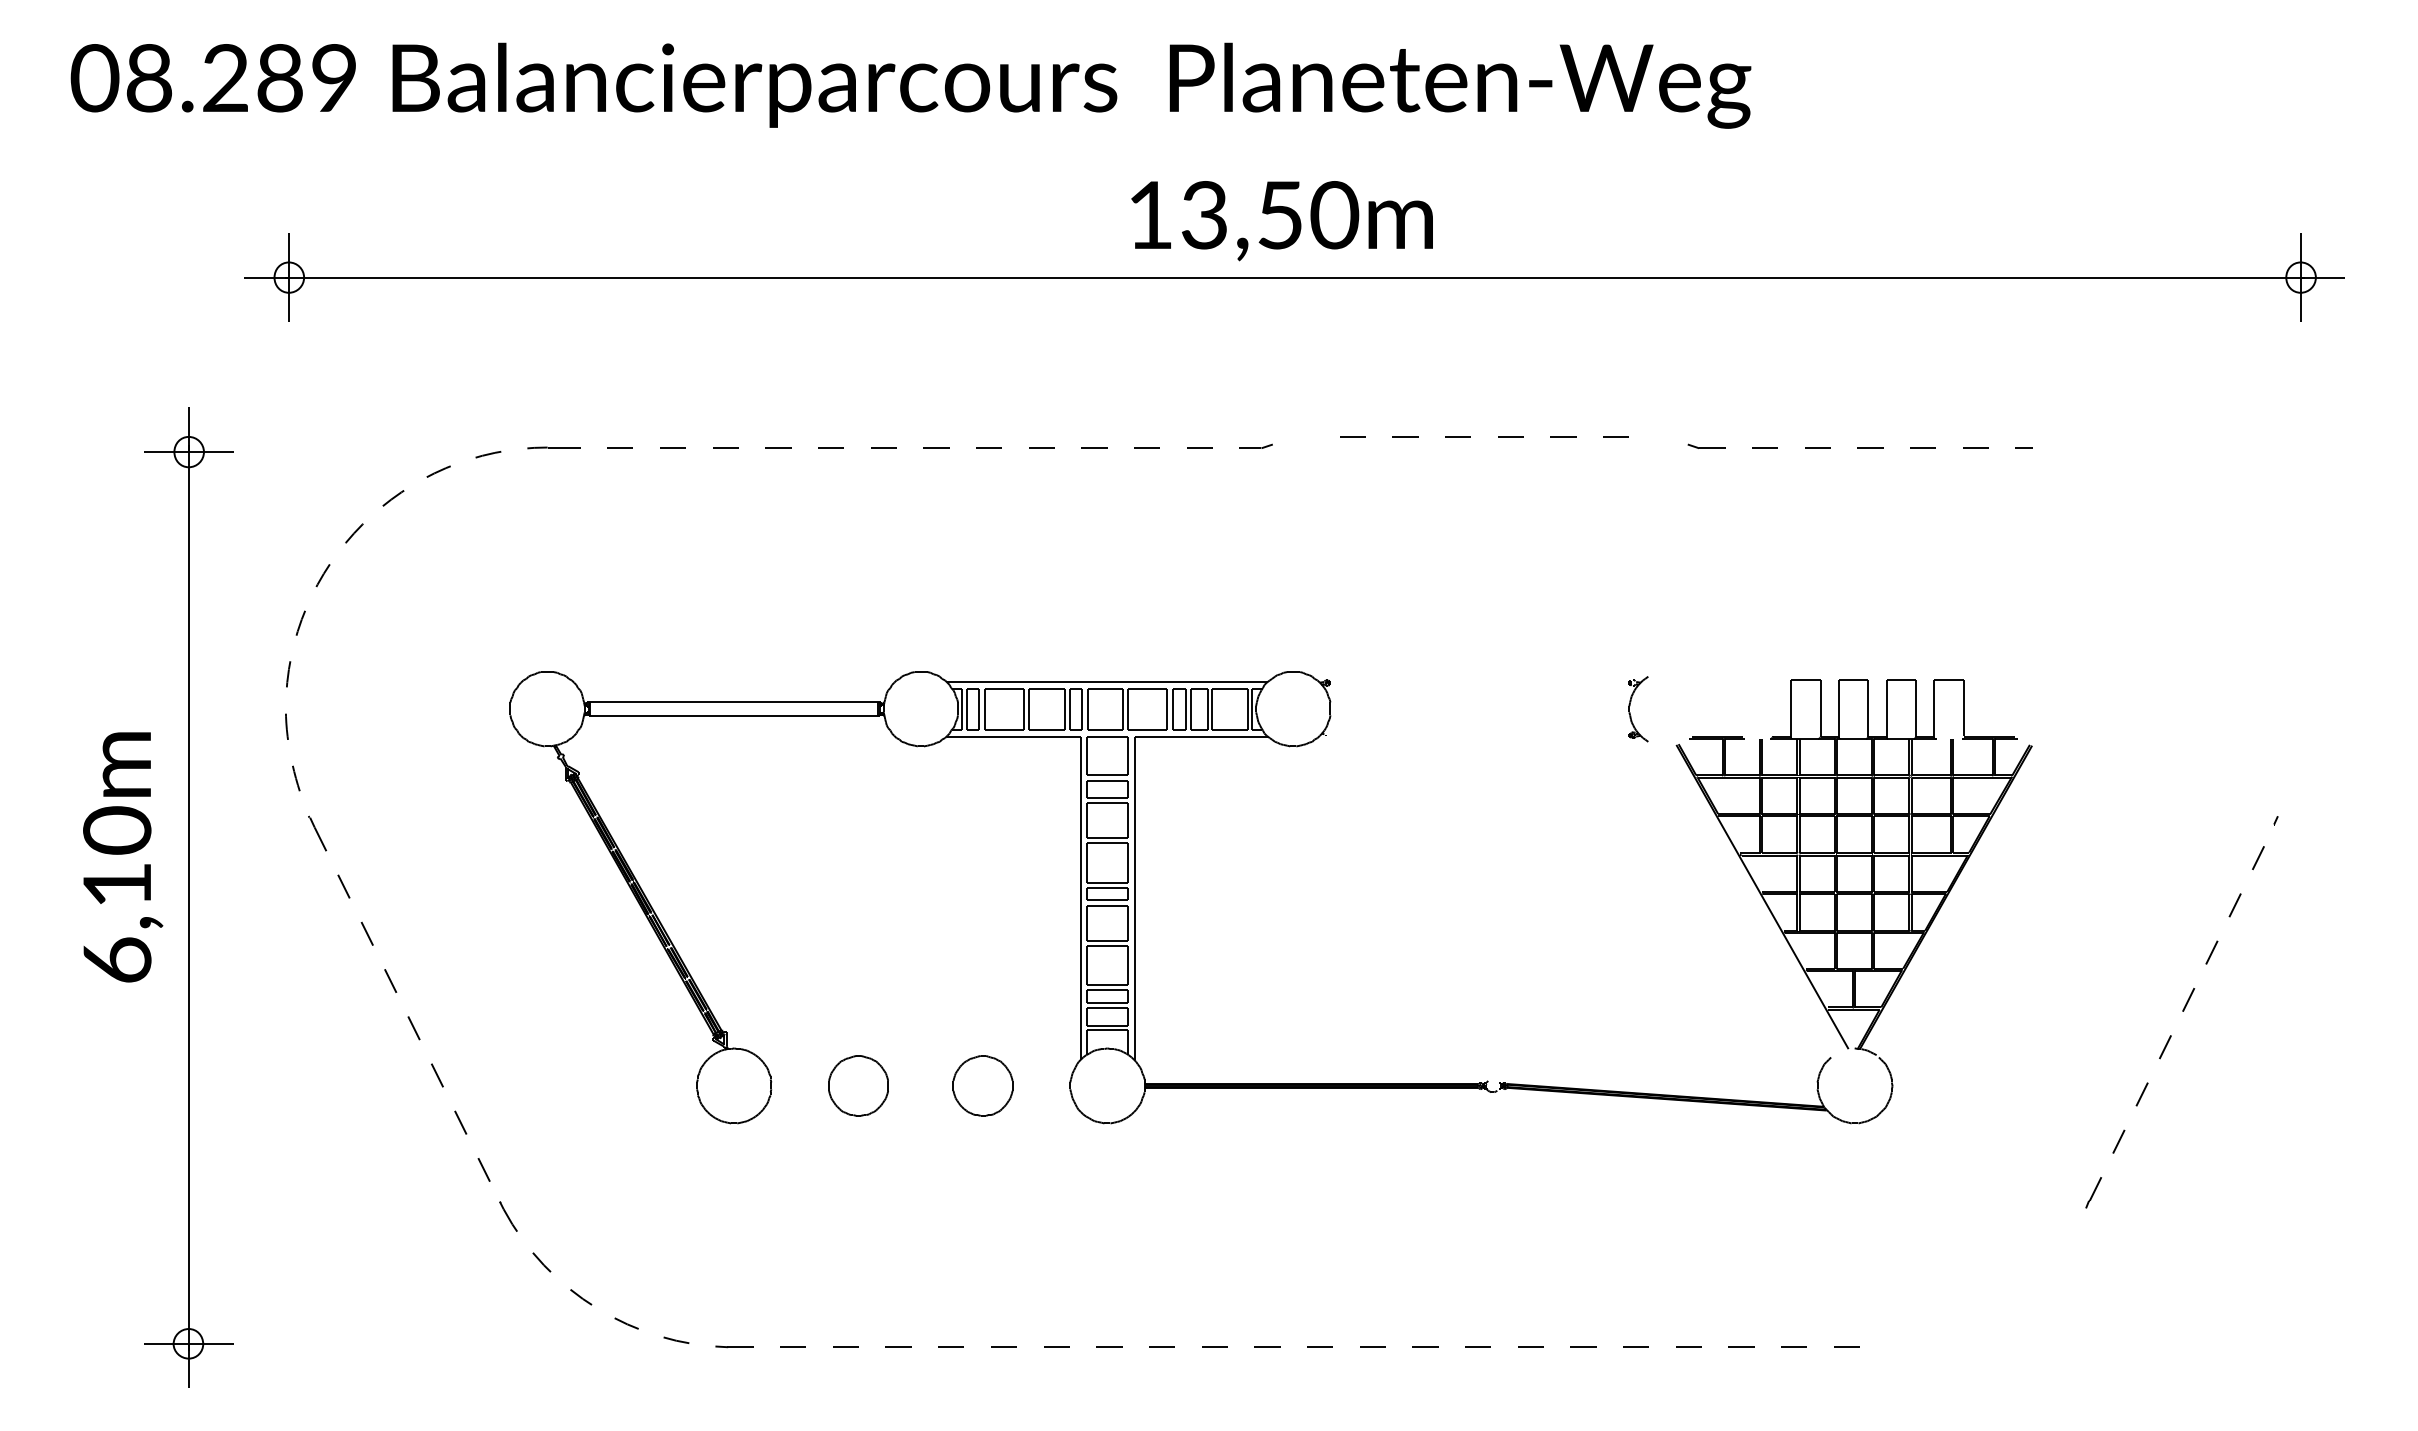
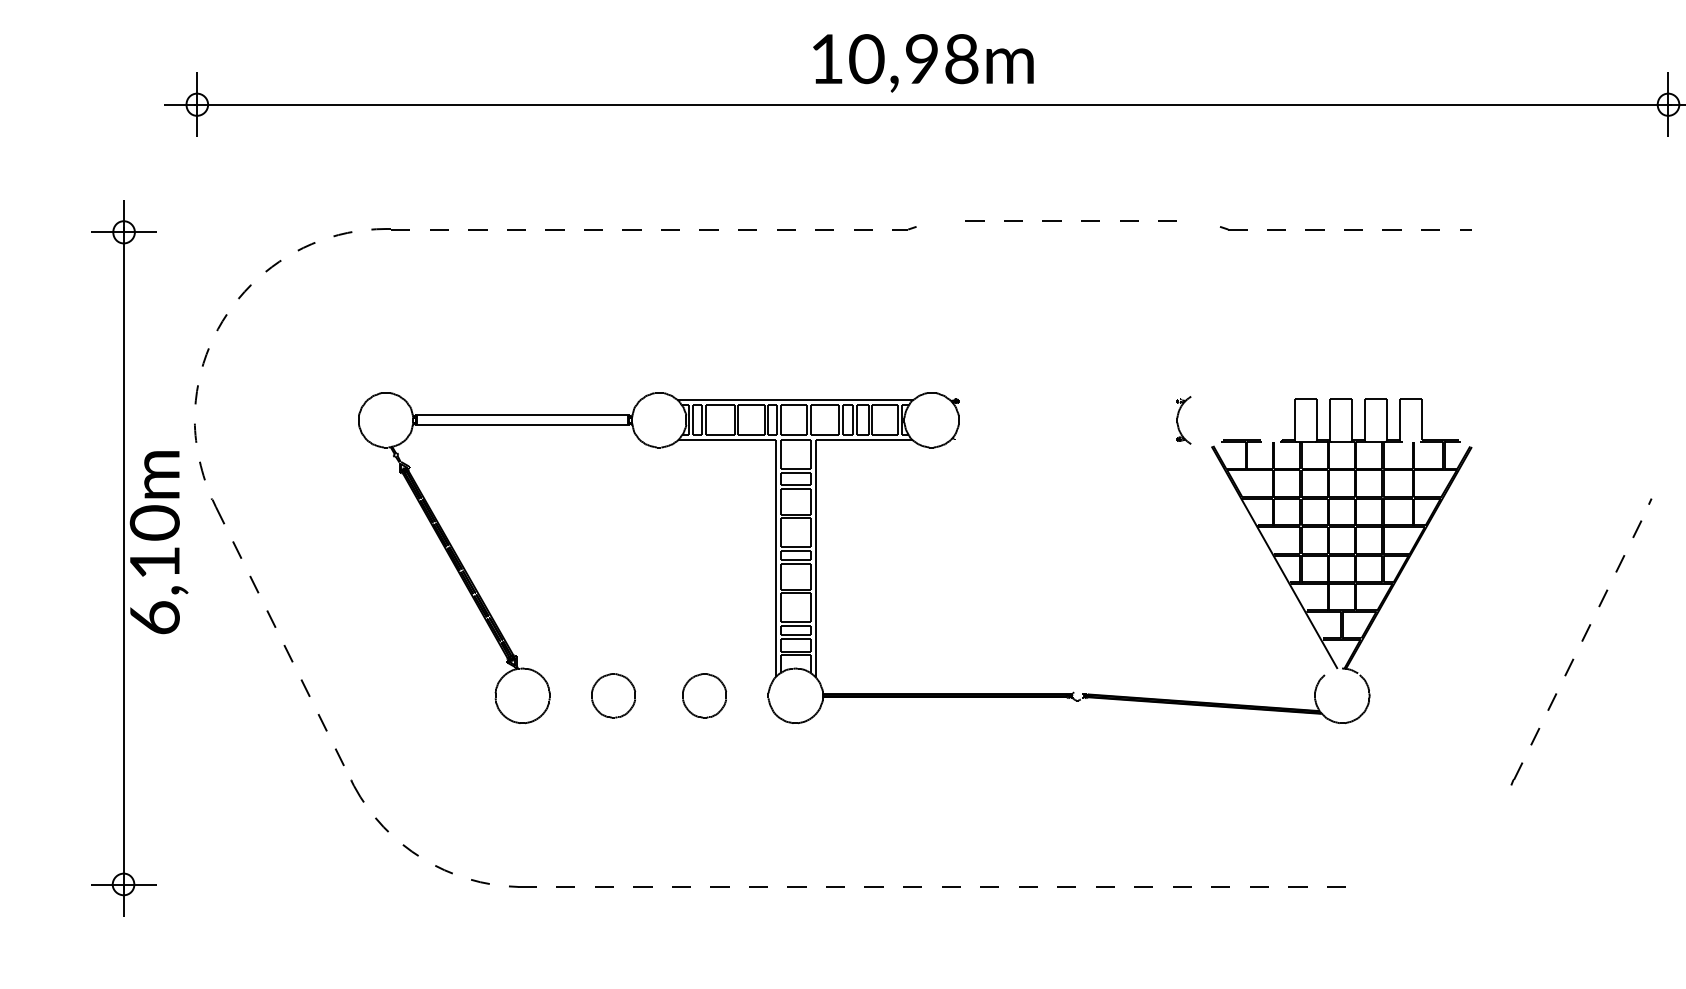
text: (1269, 215) -> (914, 59), 13,50m -> 10,98m
text: (123, 857) -> (159, 542), moved

